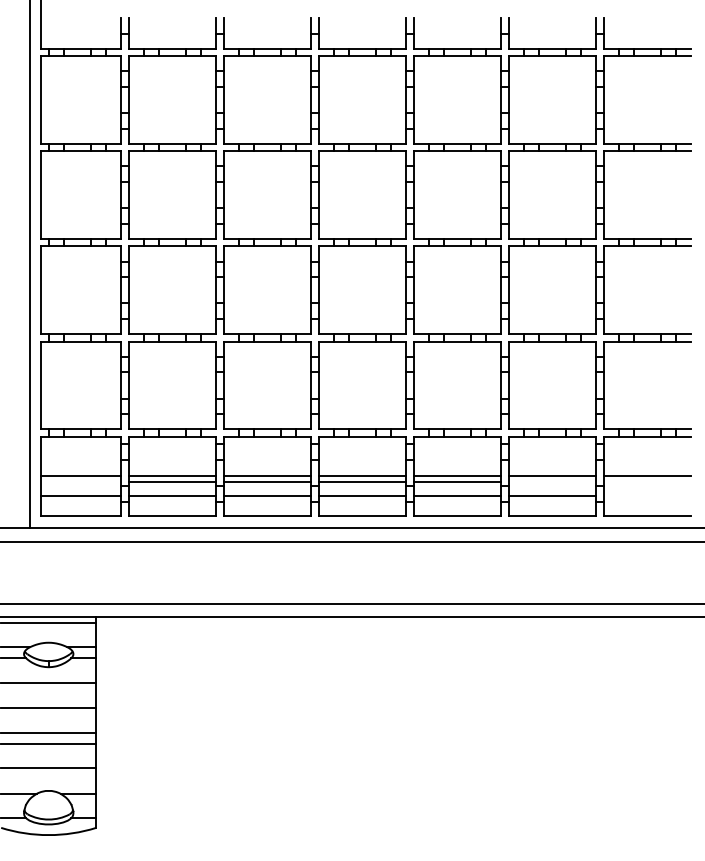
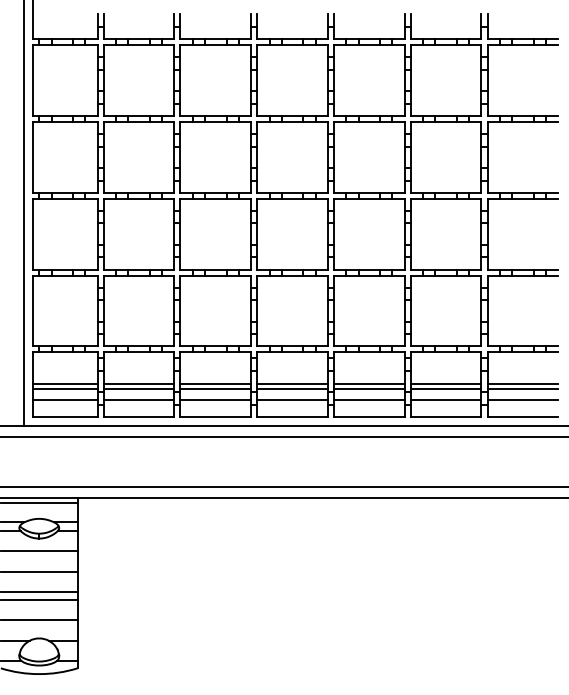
line: (81, 482) -> (65, 389), added
line: (551, 482) -> (445, 389), added
line: (647, 482) -> (522, 389), added
line: (647, 496) -> (522, 400), added

